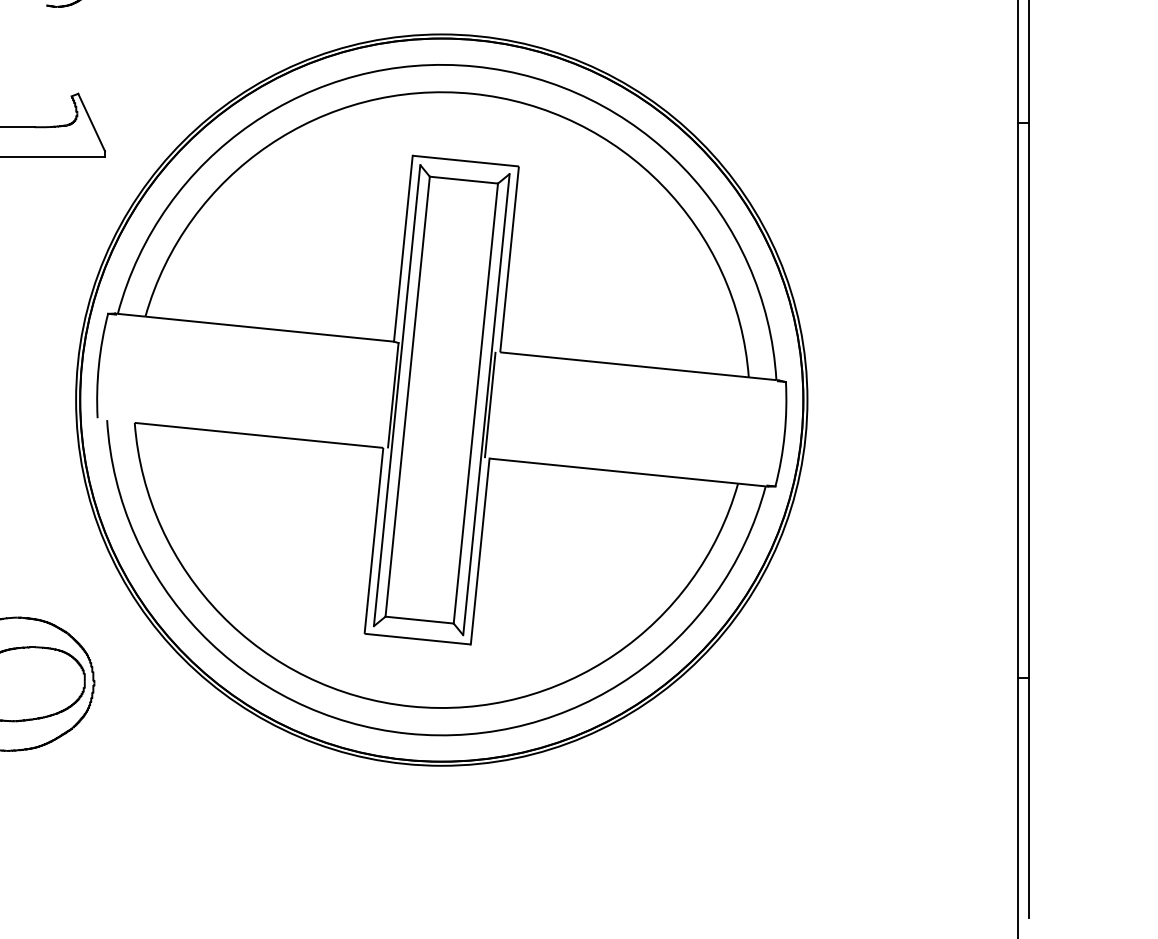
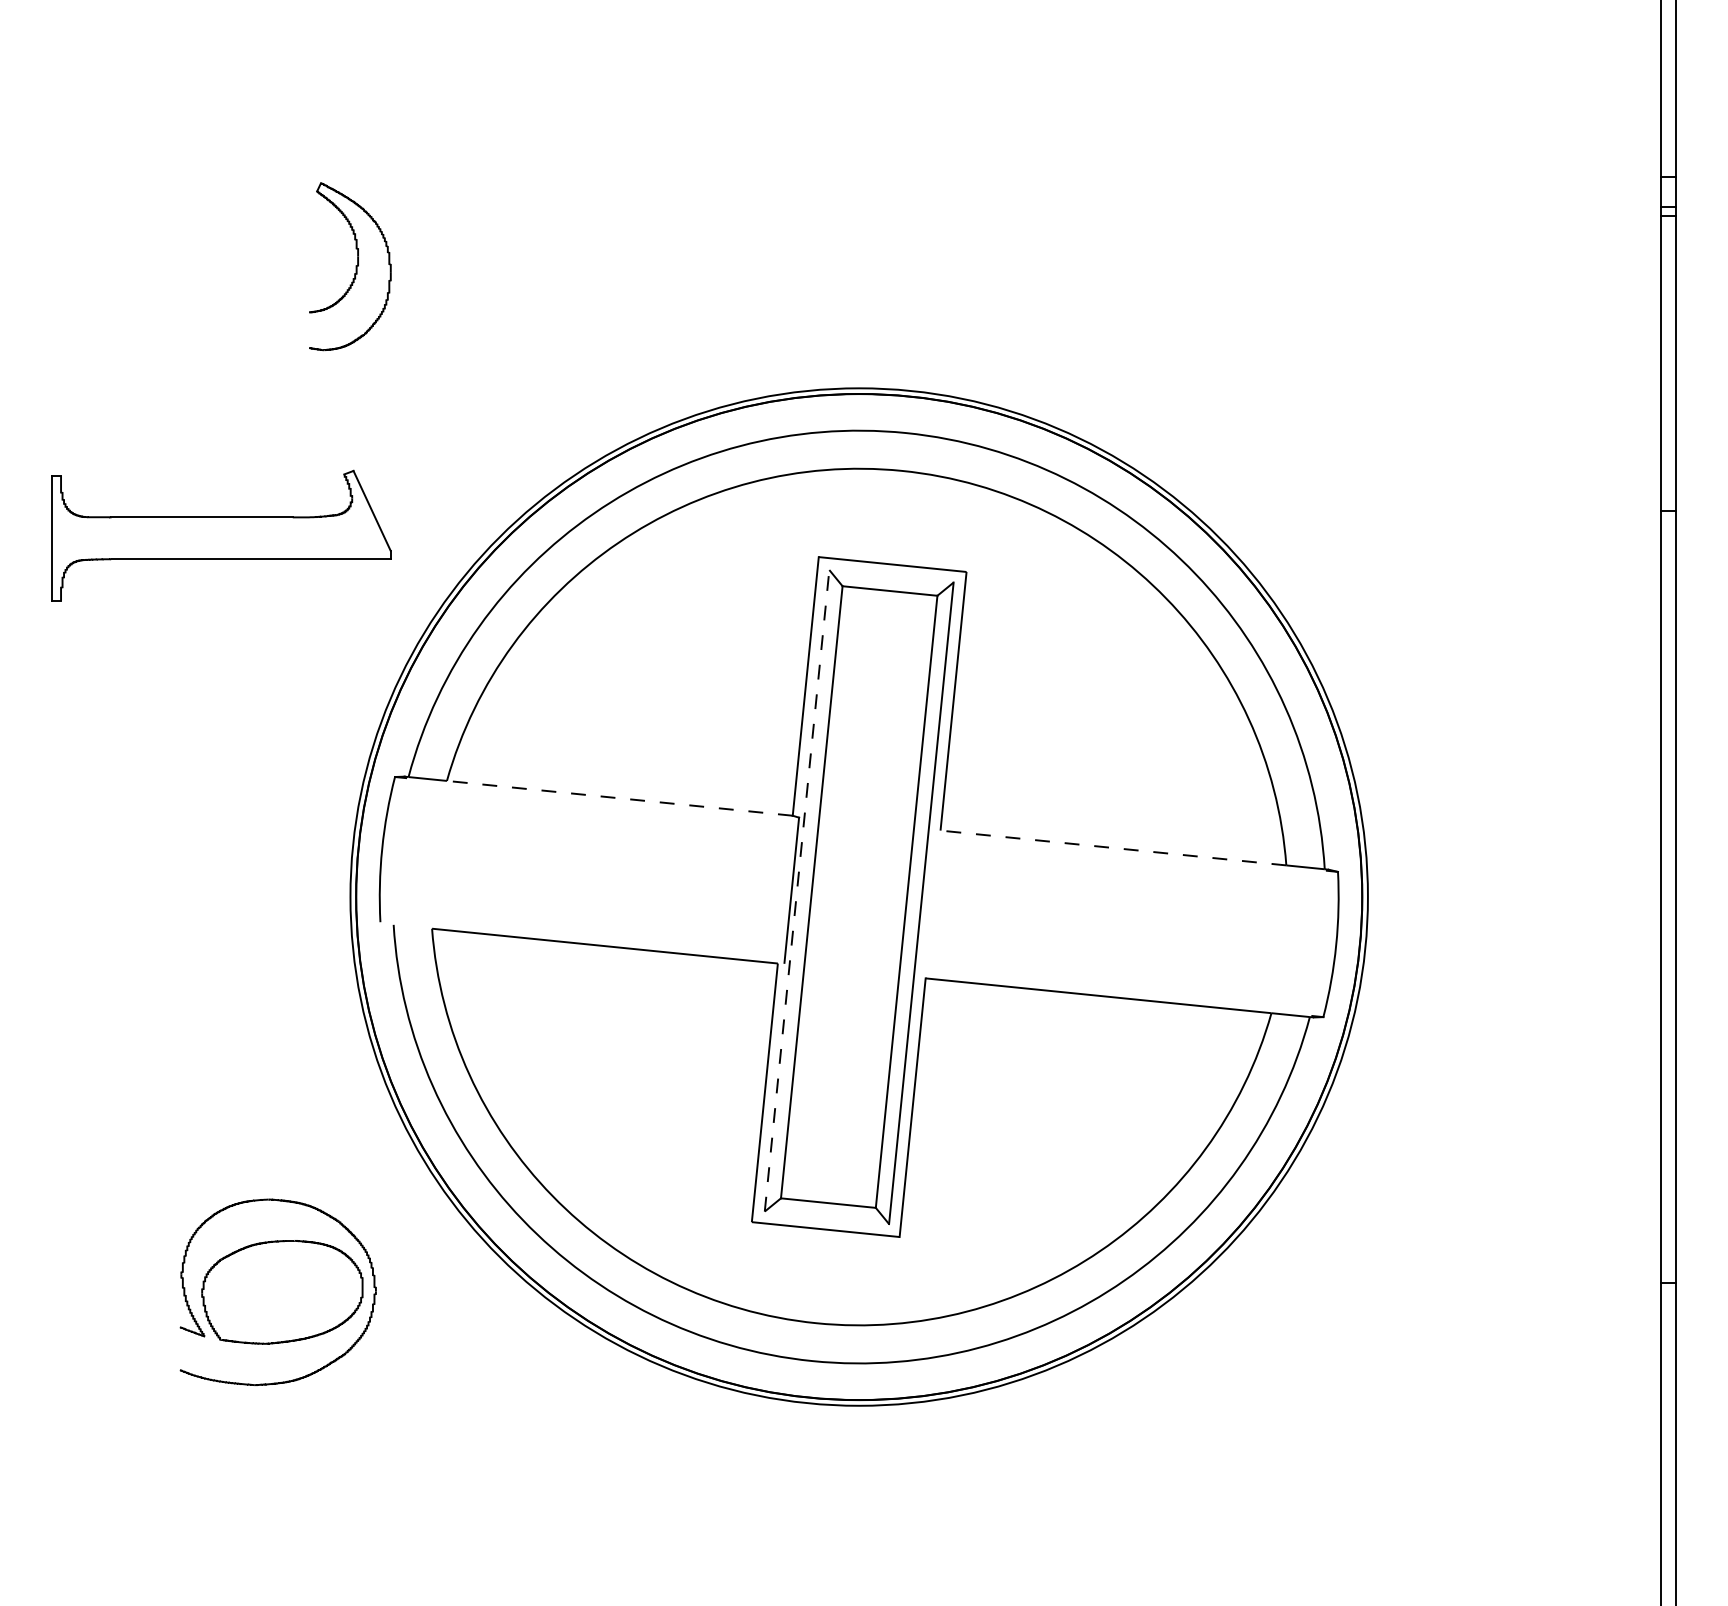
line: (269, 329) -> (619, 798), solid -> dashed
line: (625, 365) -> (1114, 848), solid -> dashed
line: (397, 395) -> (797, 890), solid -> dashed
line: (490, 404) -> (926, 903), removed

